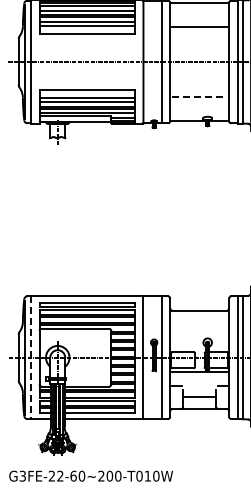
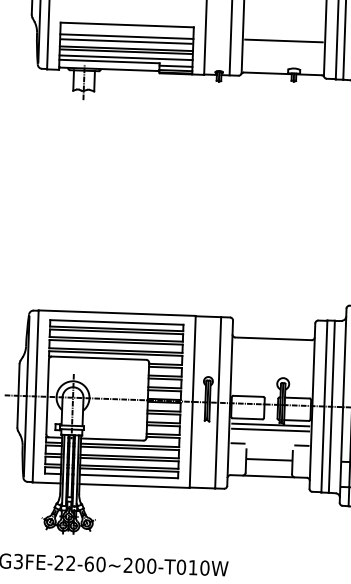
line: (199, 97) -> (283, 41), dashed -> solid
line: (31, 357) -> (36, 396), dashed -> solid
line: (199, 375) -> (270, 429), added

